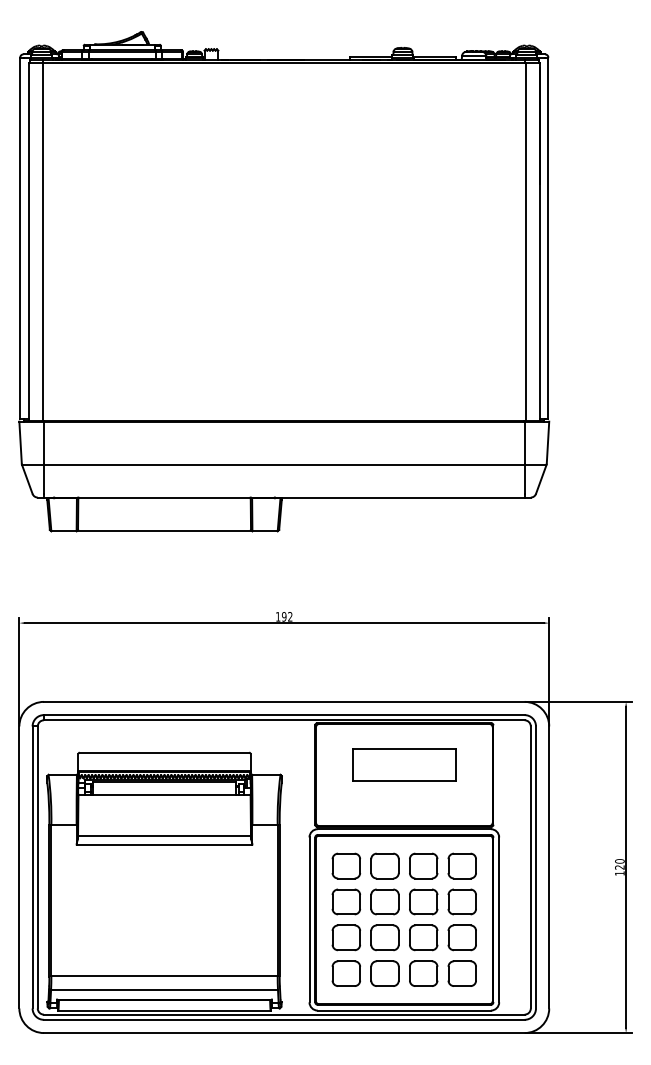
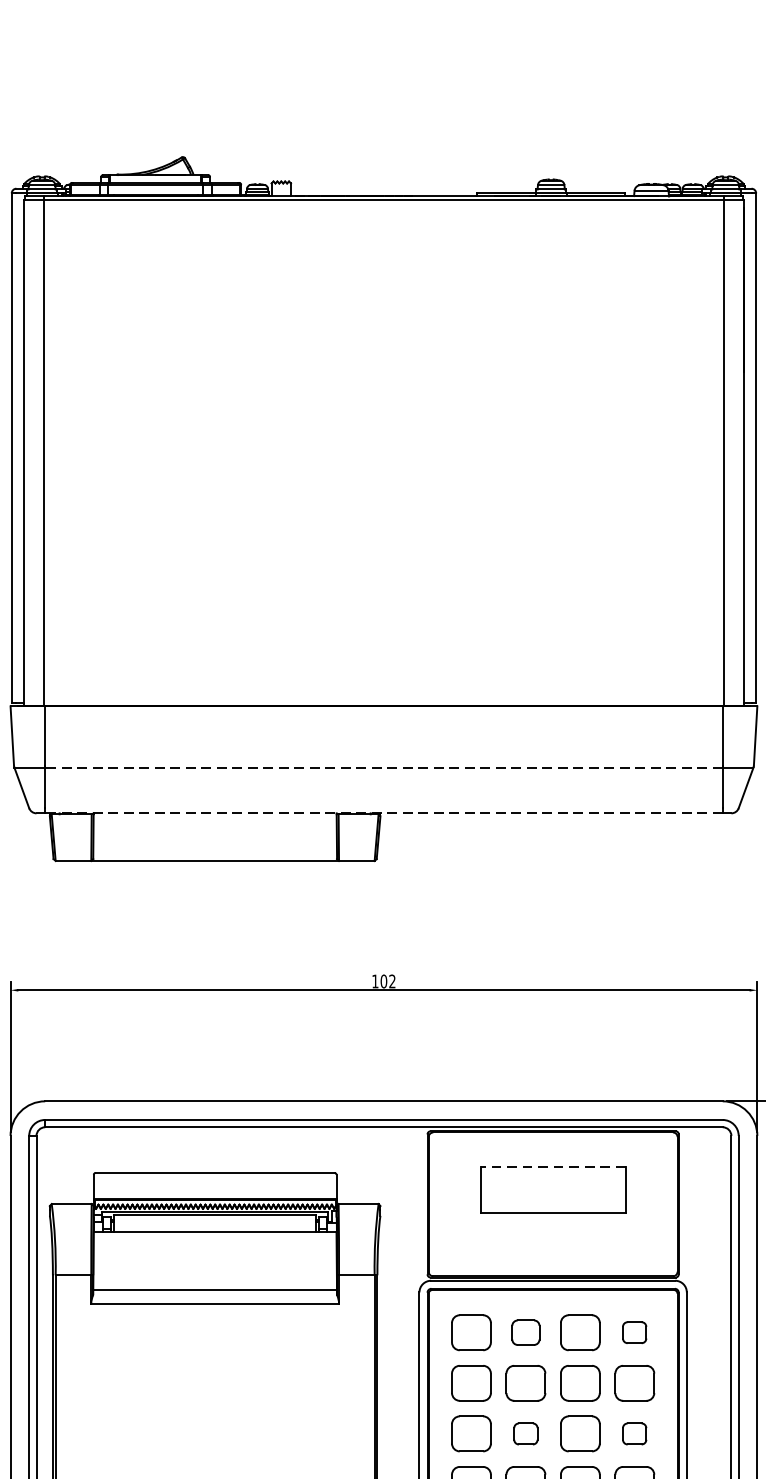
line: (283, 465) -> (382, 768), solid -> dashed
line: (283, 497) -> (382, 813), solid -> dashed
text: (284, 616) -> (384, 980), 192 -> 102
line: (403, 748) -> (551, 1167), solid -> dashed
part: (384, 865) -> (525, 1331), size x0.7
part: (461, 865) -> (633, 1331), size x0.6
part: (384, 937) -> (525, 1433), size x0.6
part: (461, 937) -> (633, 1433), size x0.6

